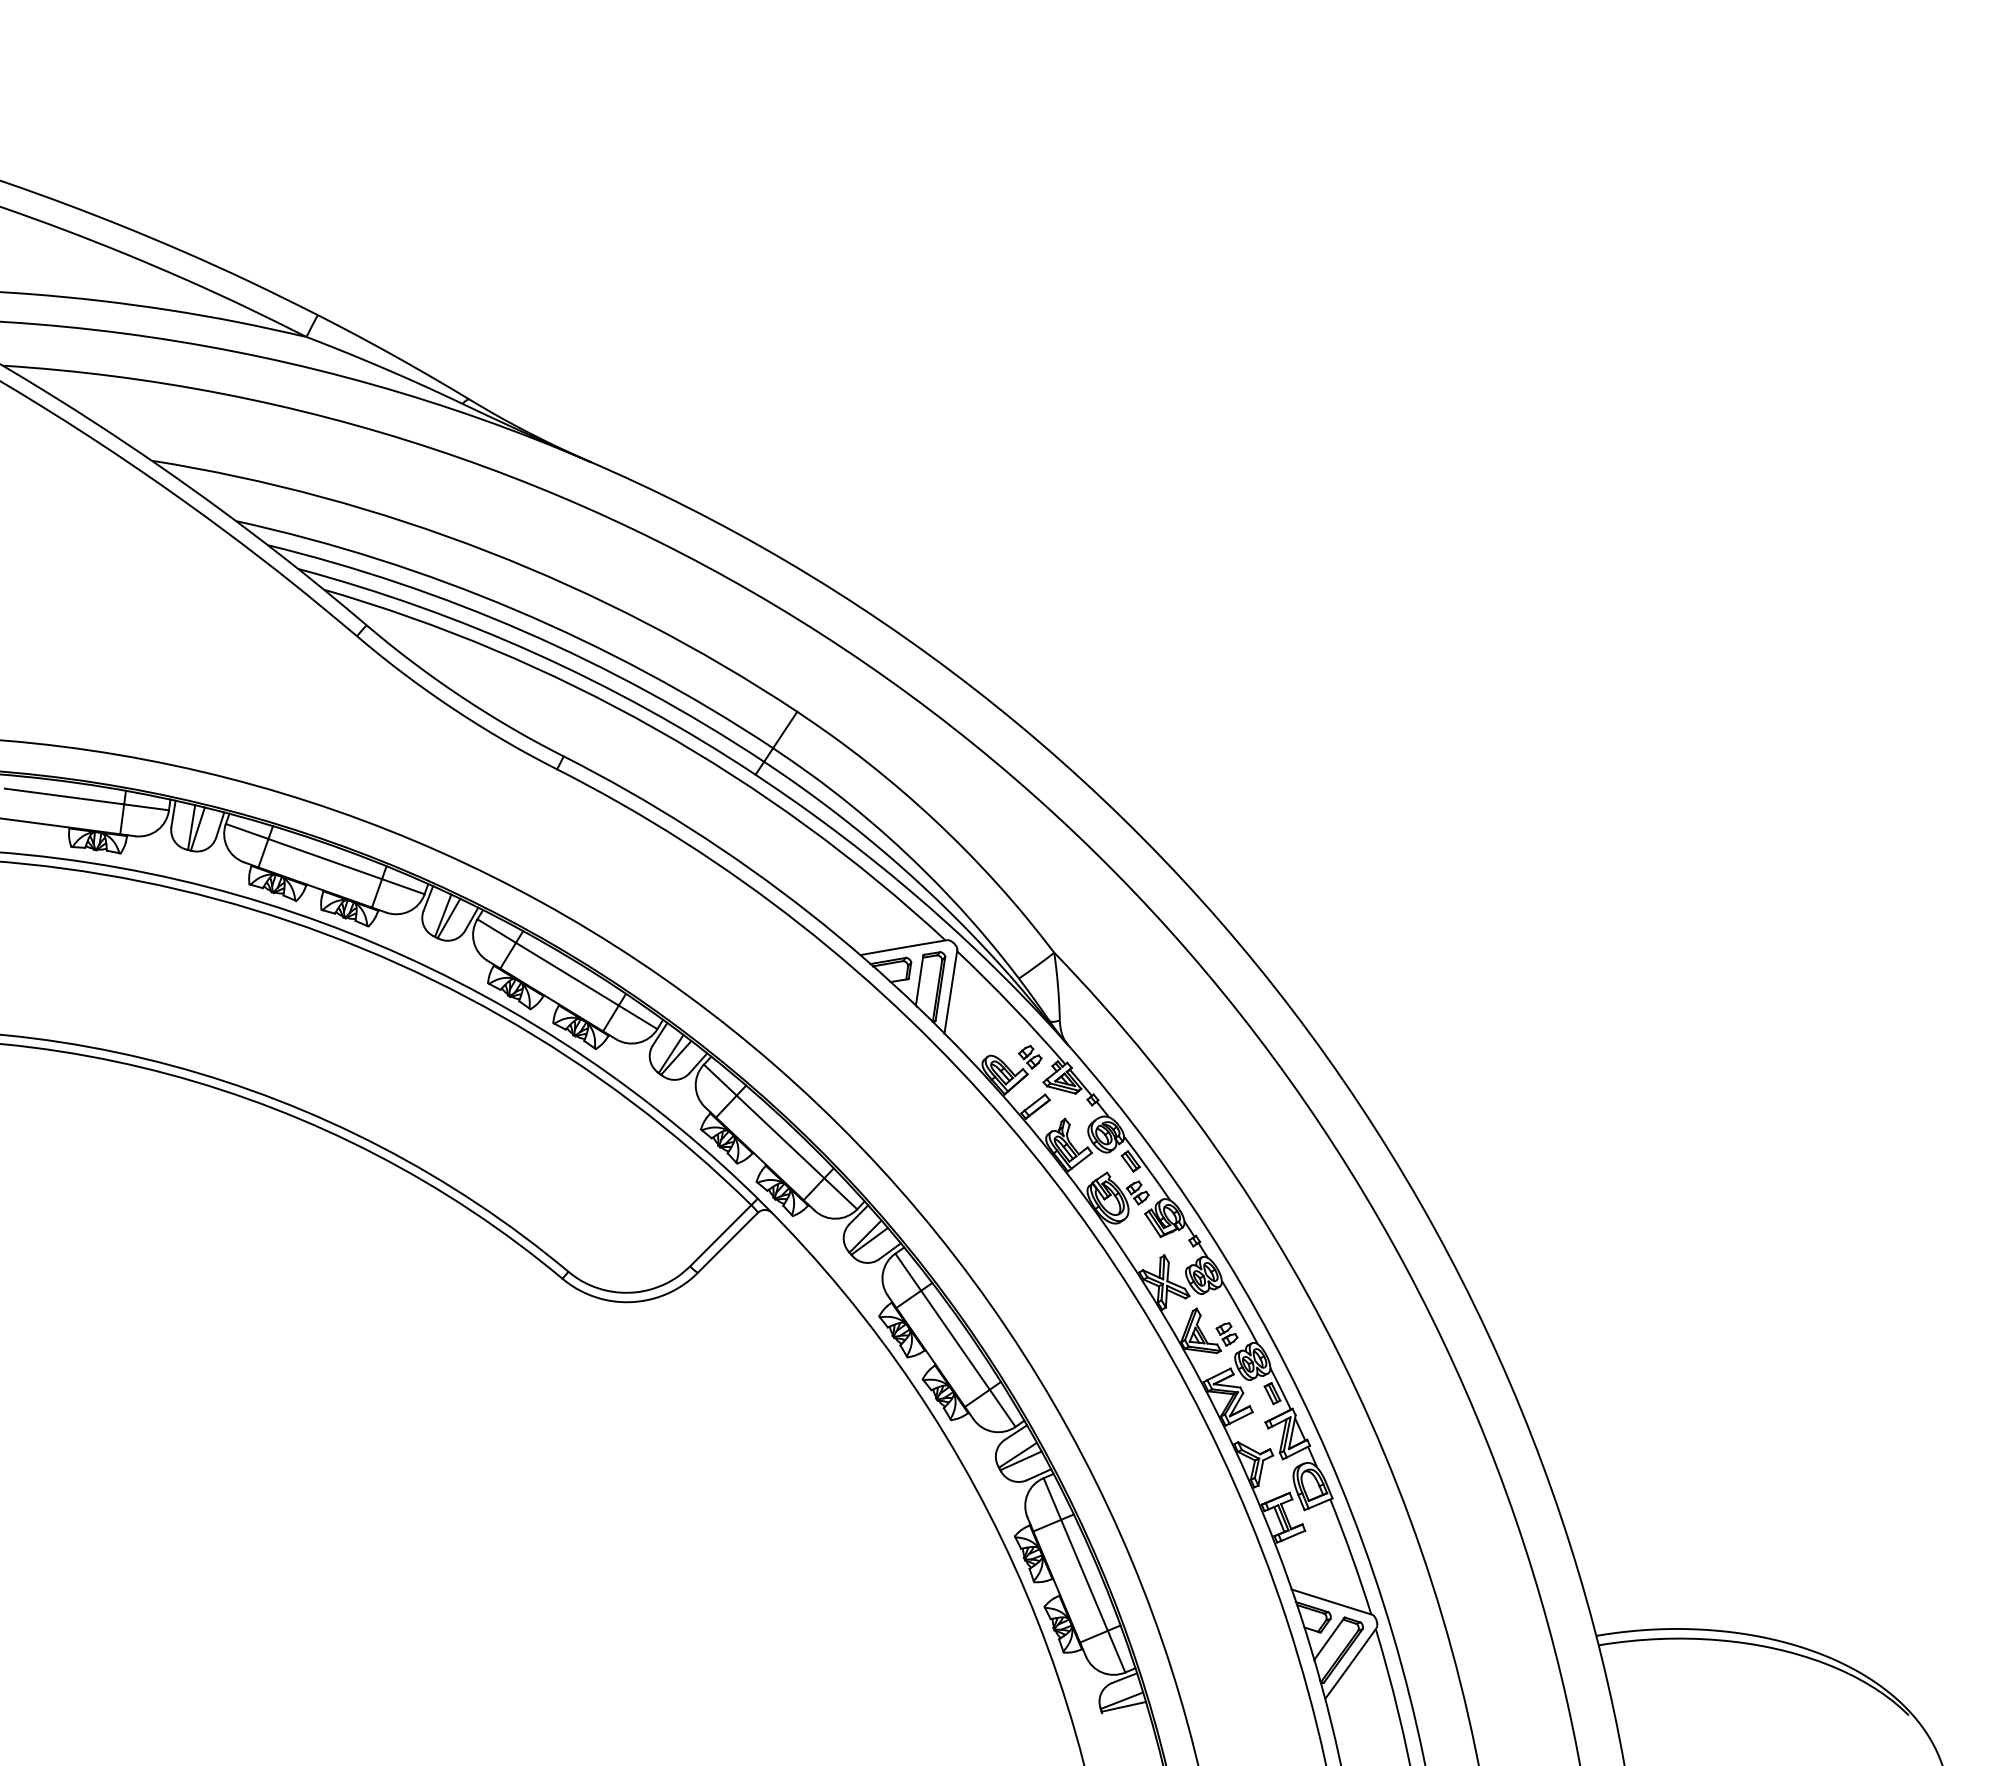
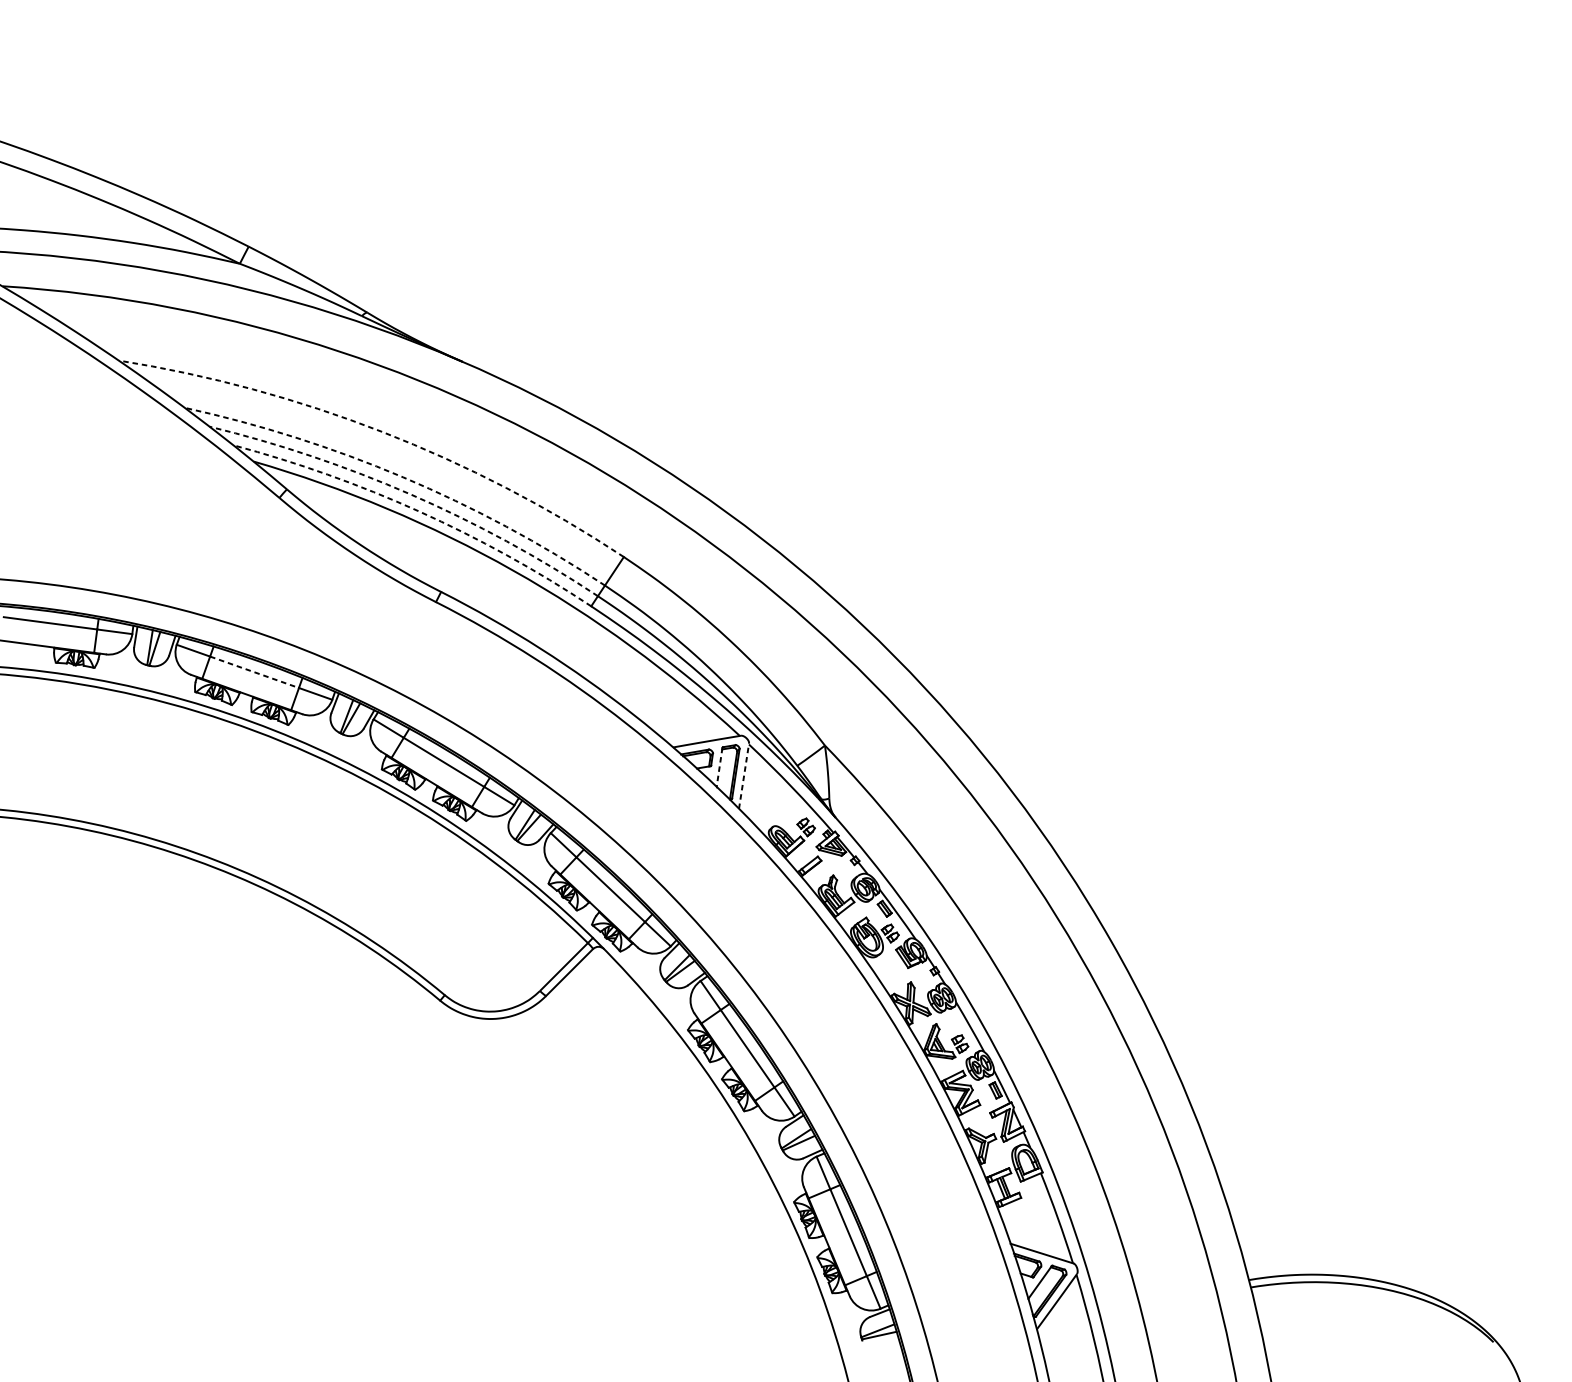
arc: (488, 551) -> (382, 431), solid -> dashed
arc: (515, 609) -> (403, 477), solid -> dashed
arc: (525, 632) -> (411, 495), solid -> dashed
arc: (535, 653) -> (419, 511), solid -> dashed
line: (325, 859) -> (254, 672), solid -> dashed
line: (919, 980) -> (719, 767), solid -> dashed
line: (950, 991) -> (743, 775), solid -> dashed

